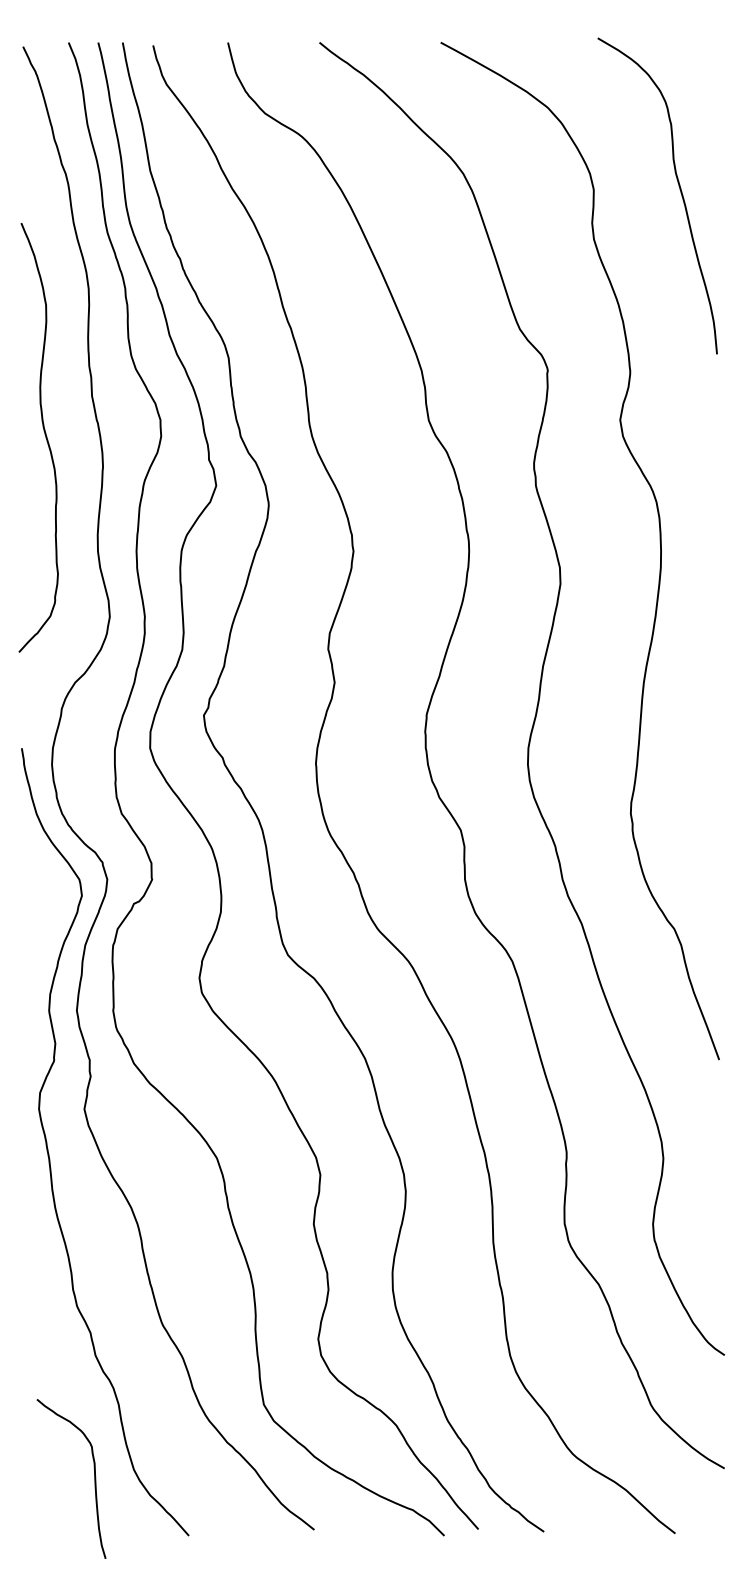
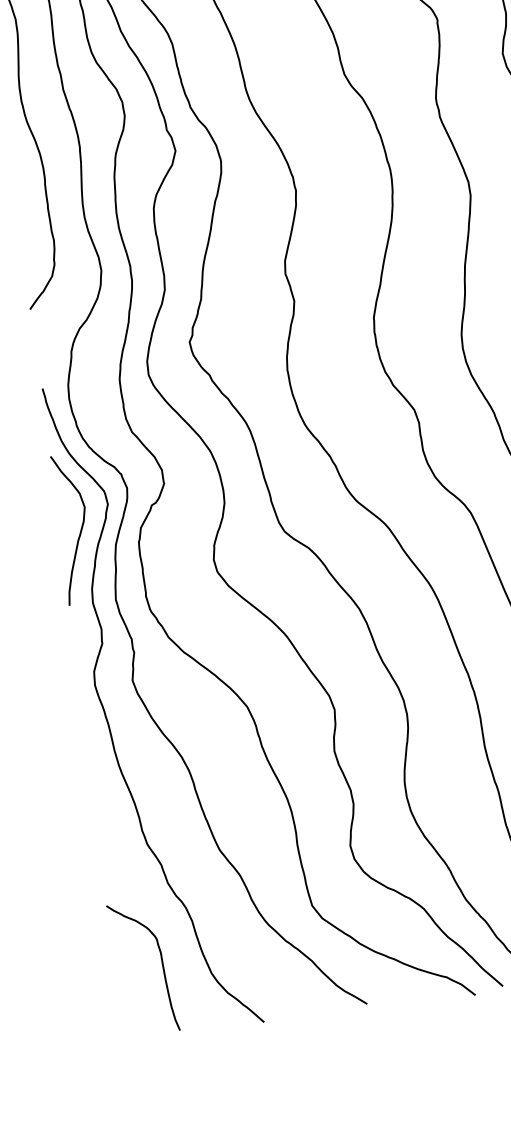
curve: (44, 924) -> (79, 531), added
curve: (94, 1478) -> (162, 965), moved

